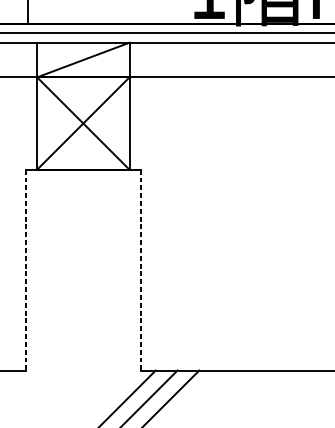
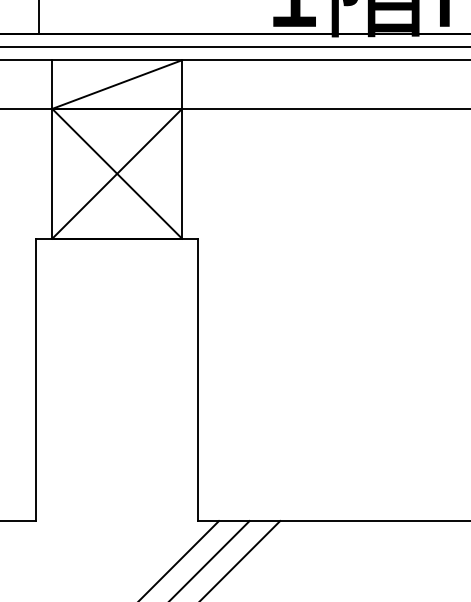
line: (25, 270) -> (36, 380), dashed -> solid
line: (141, 270) -> (198, 380), dashed -> solid

